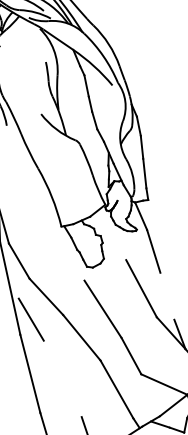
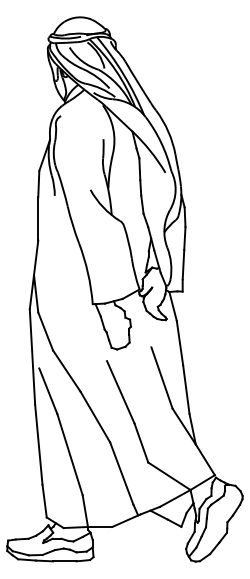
line: (167, 296) -> (186, 389), added
line: (62, 378) -> (69, 454), added

